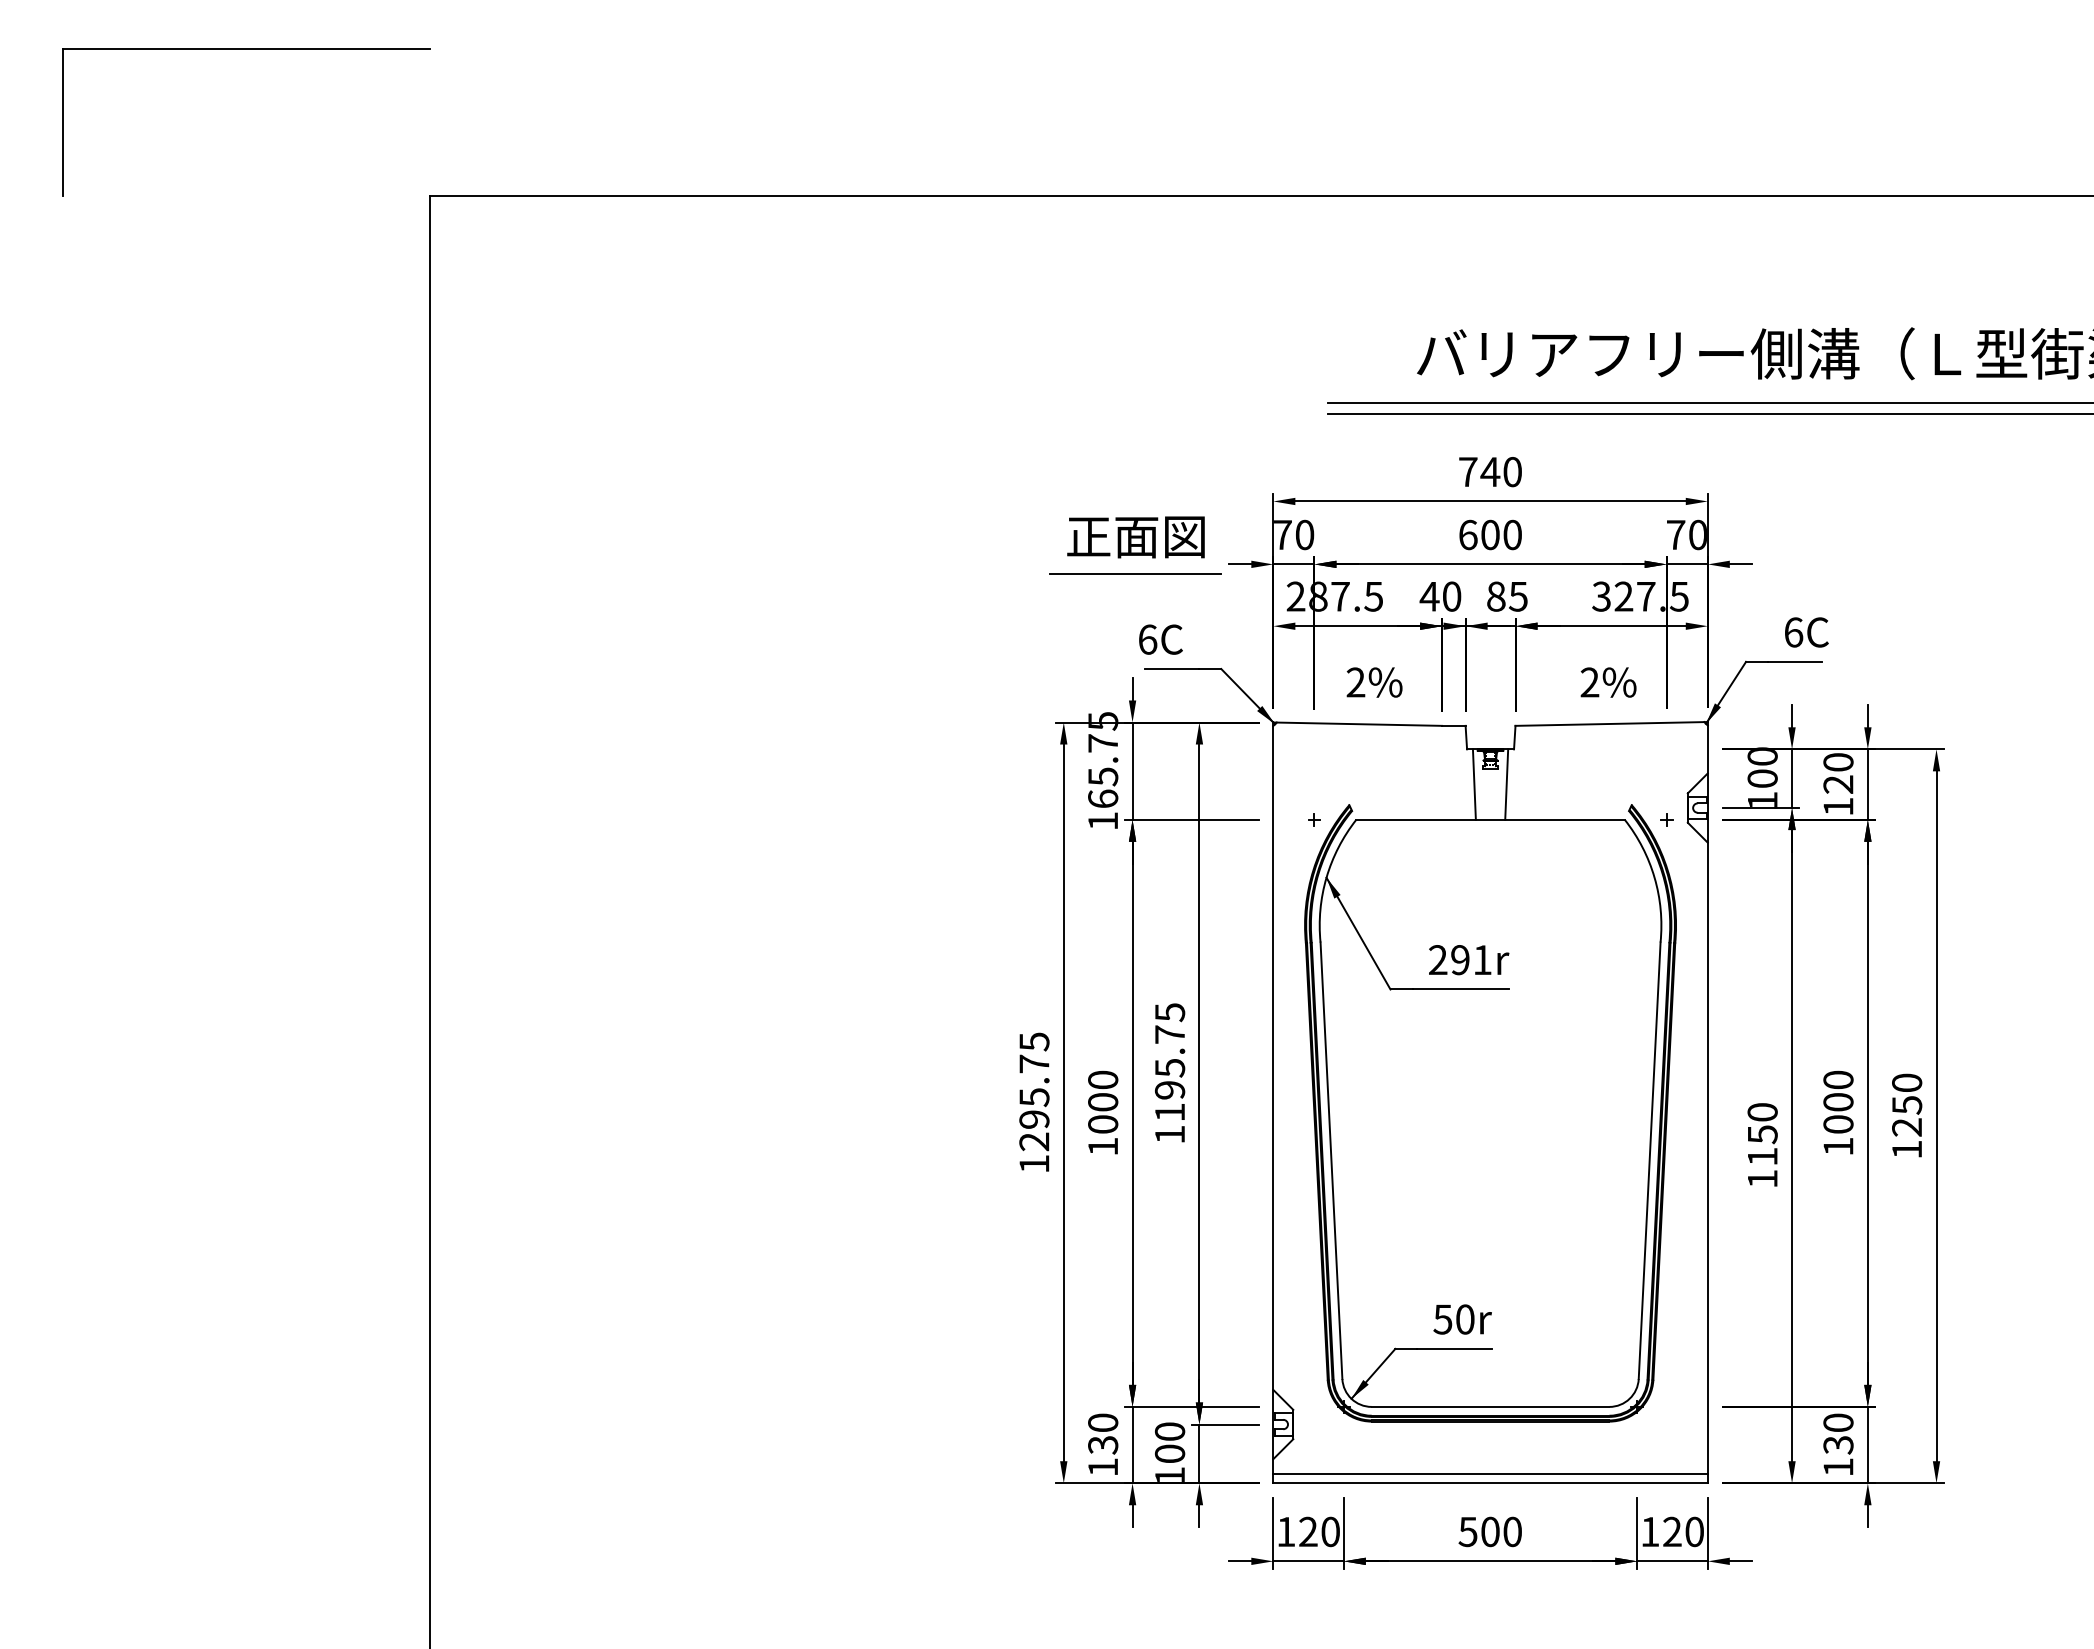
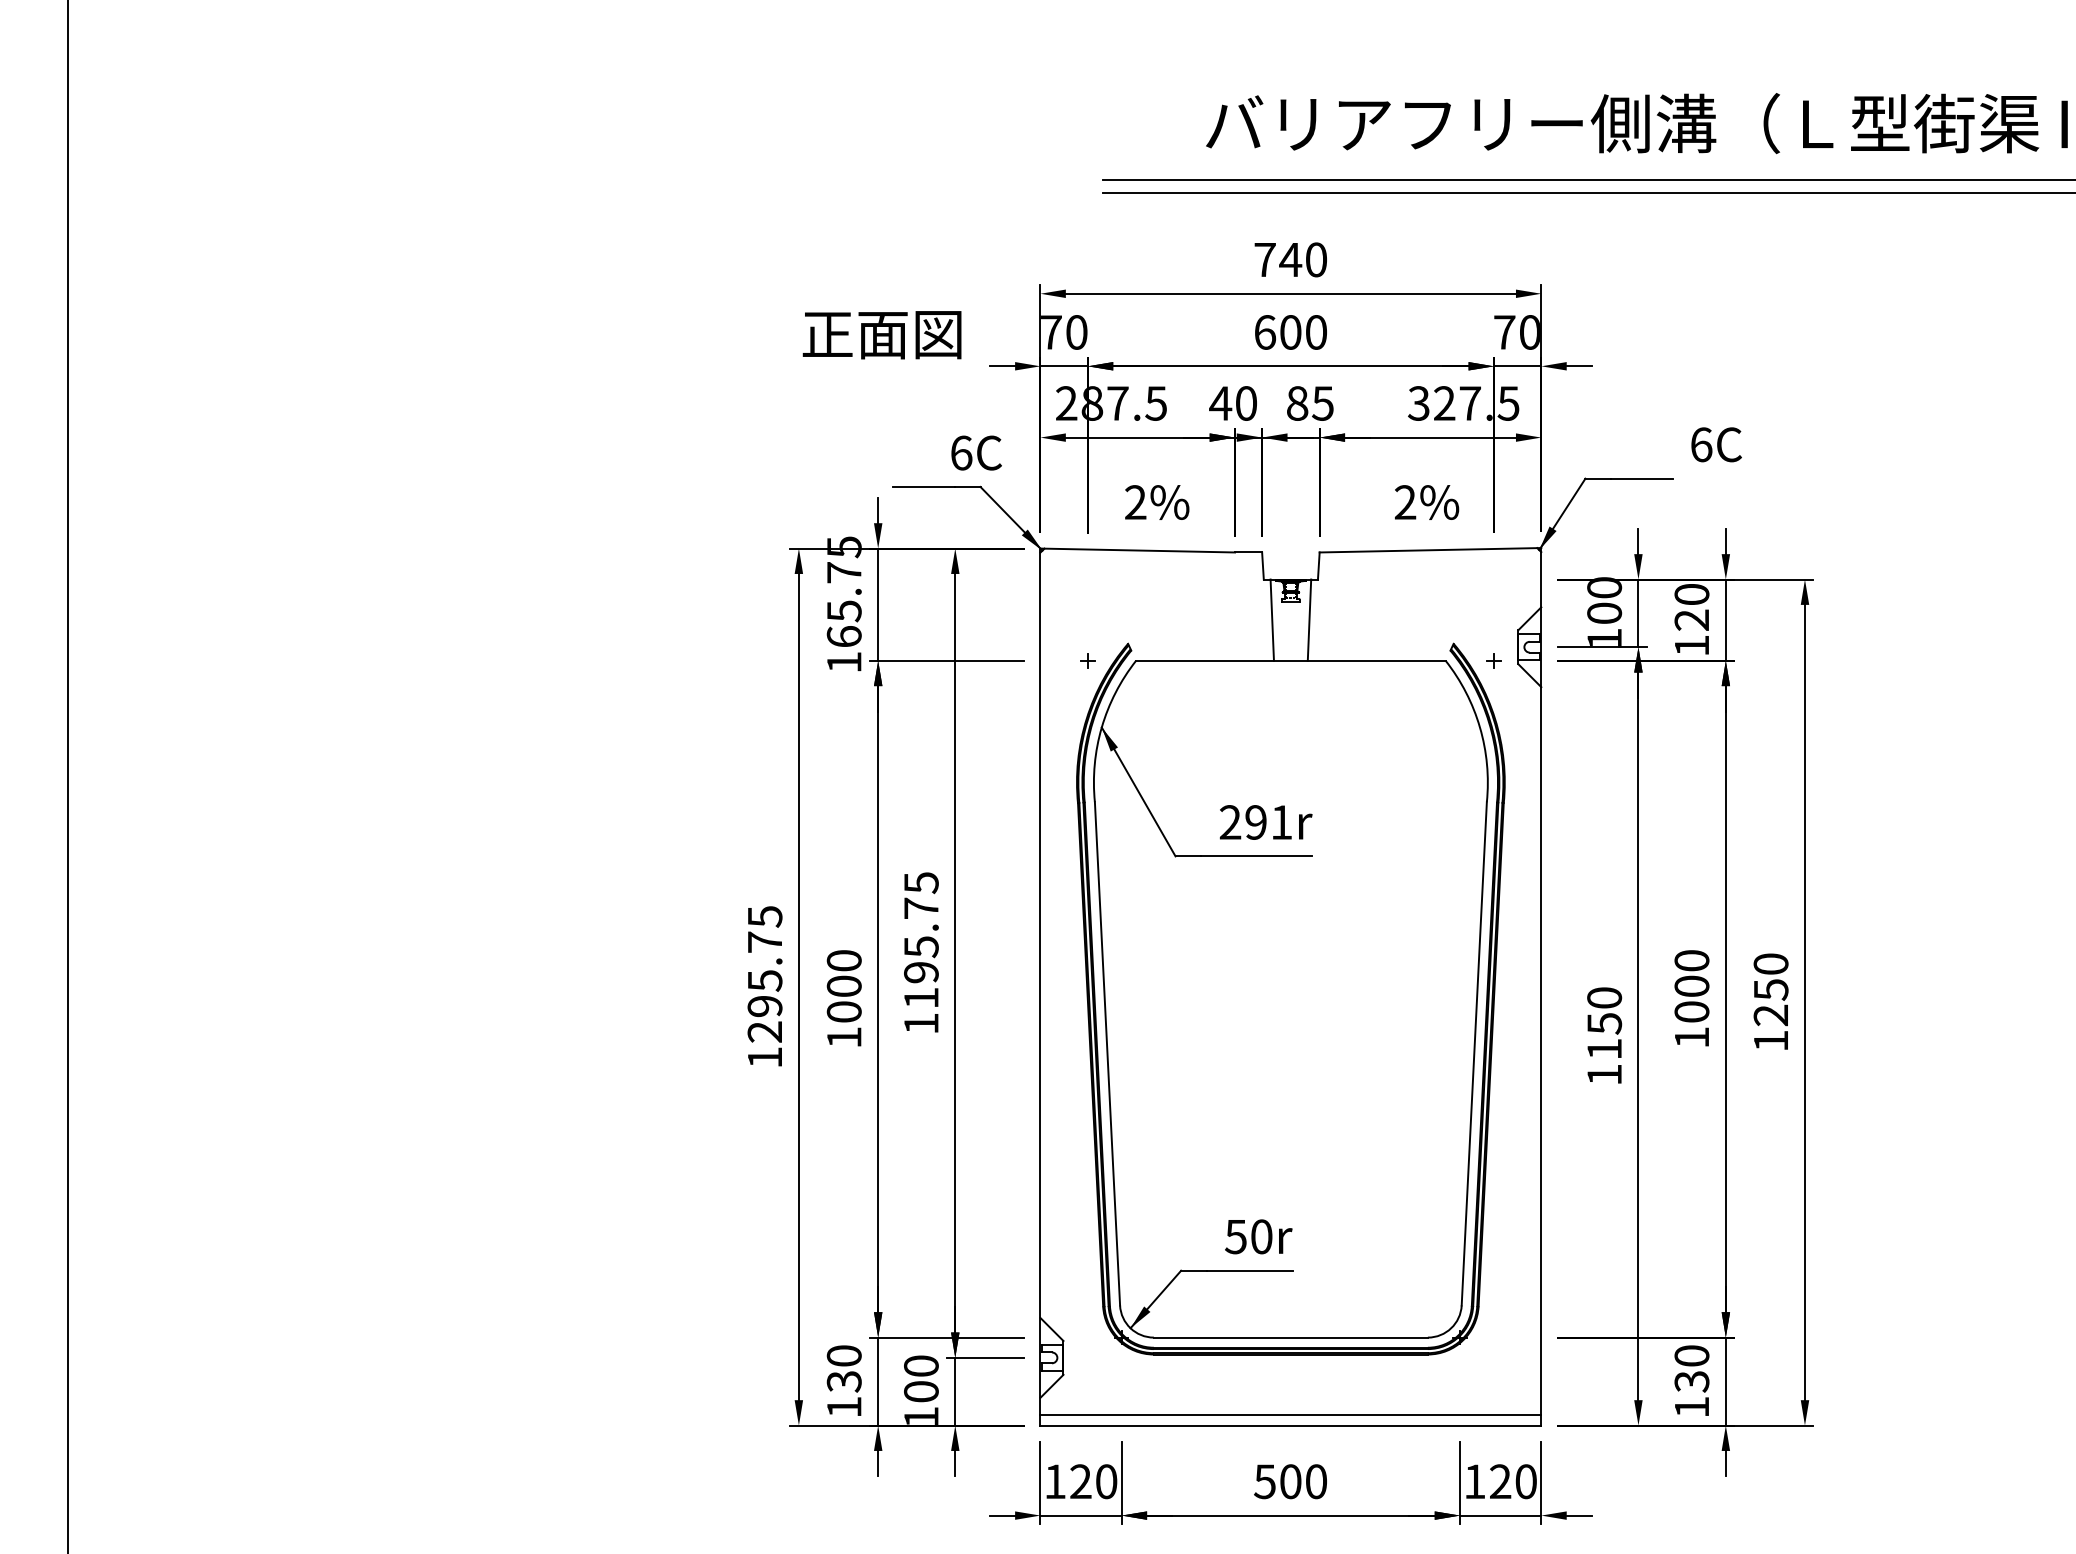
line: (1135, 574) -> (881, 377), removed
text: (1806, 632) -> (1716, 444), moved
text: (1160, 639) -> (976, 452), moved

